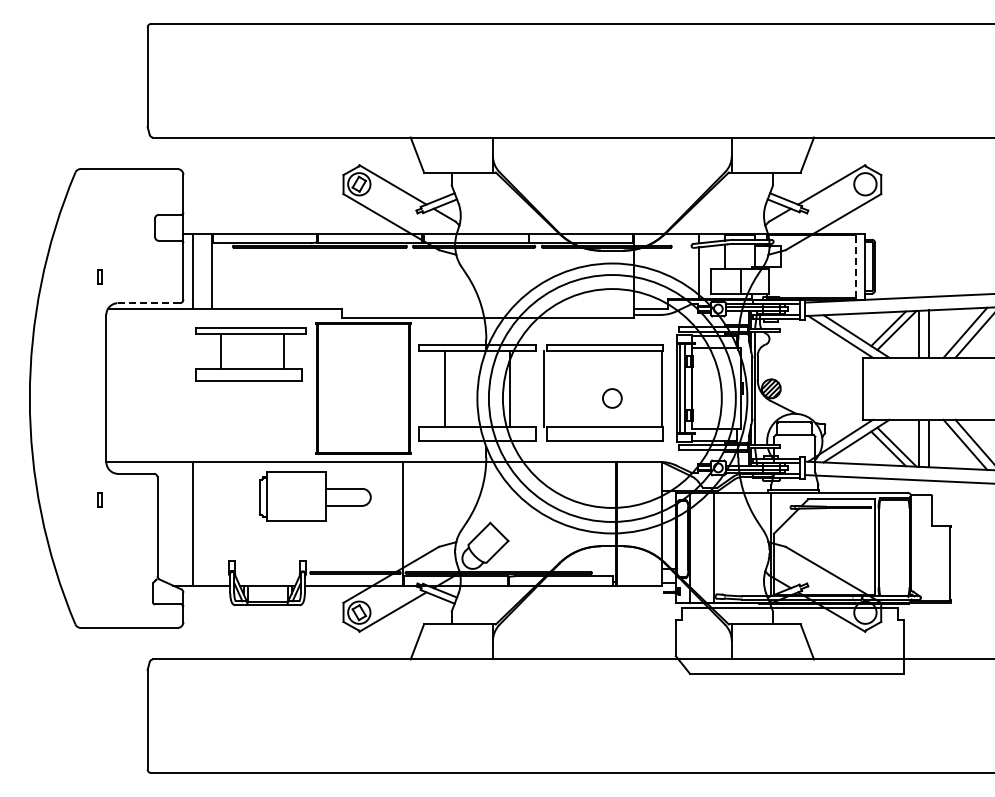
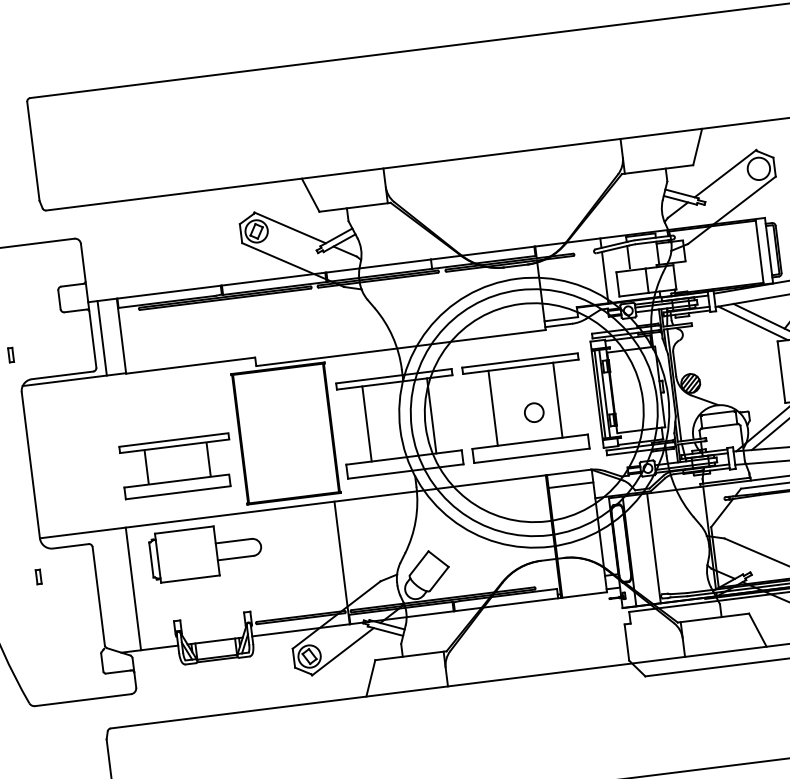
line: (855, 266) -> (759, 251), dashed -> solid
line: (149, 303) -> (63, 375), dashed -> solid
part: (250, 354) -> (176, 466), moved
line: (544, 388) -> (493, 407), moved
line: (662, 388) -> (557, 399), moved
line: (639, 474) -> (570, 484), added
part: (315, 496) -> (206, 552), moved

